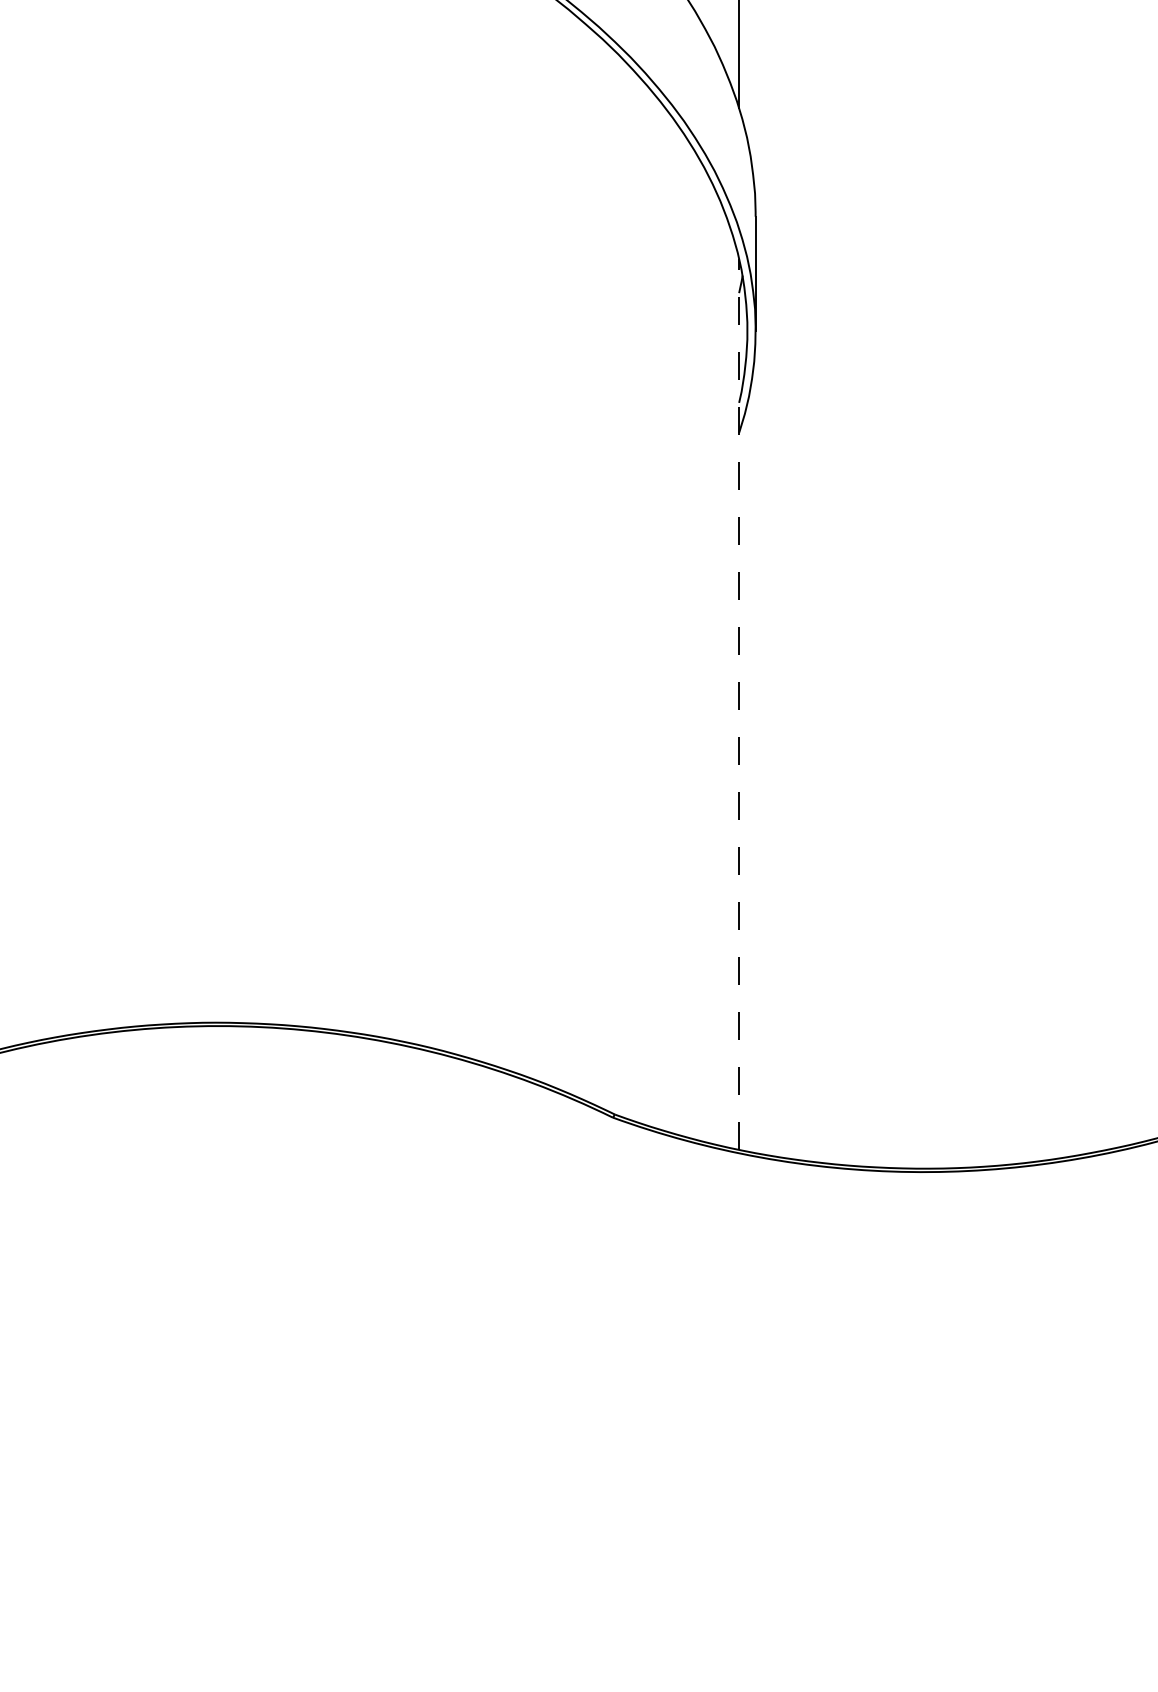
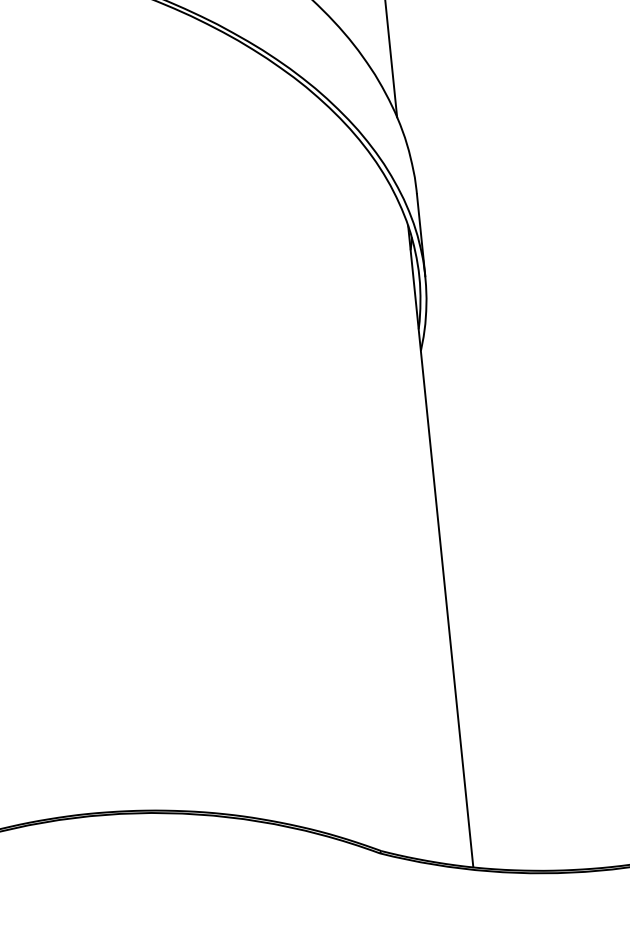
line: (739, 703) -> (440, 545), dashed -> solid

